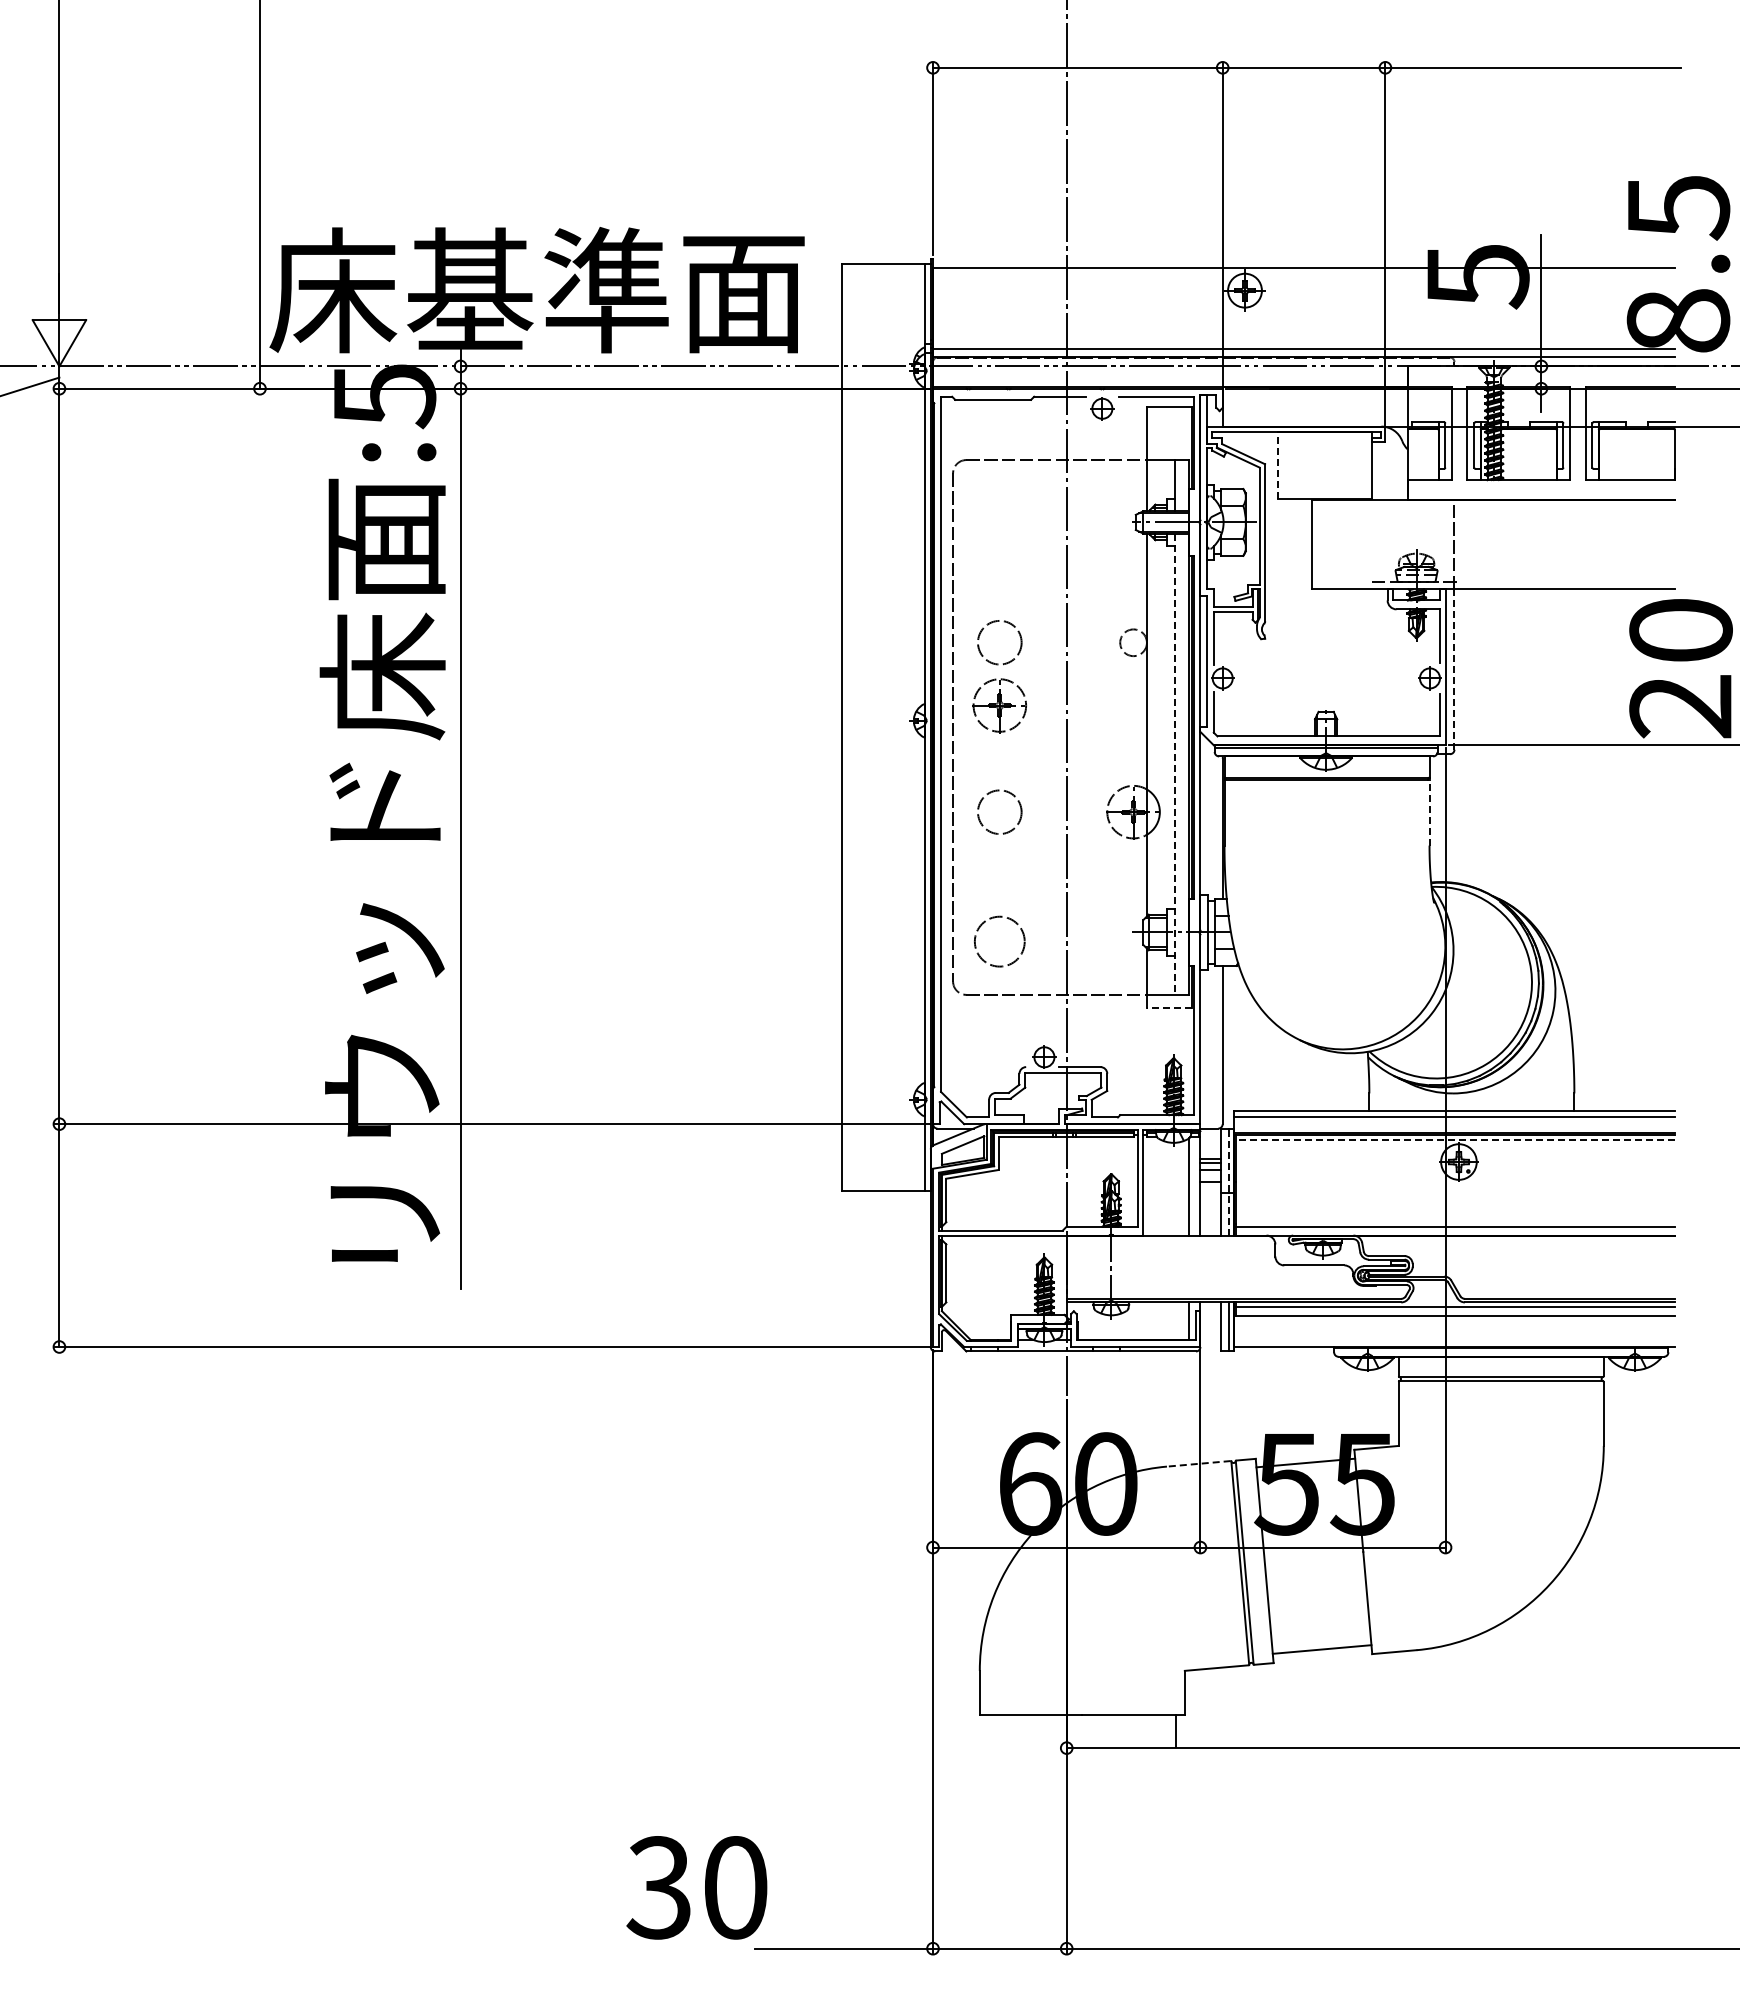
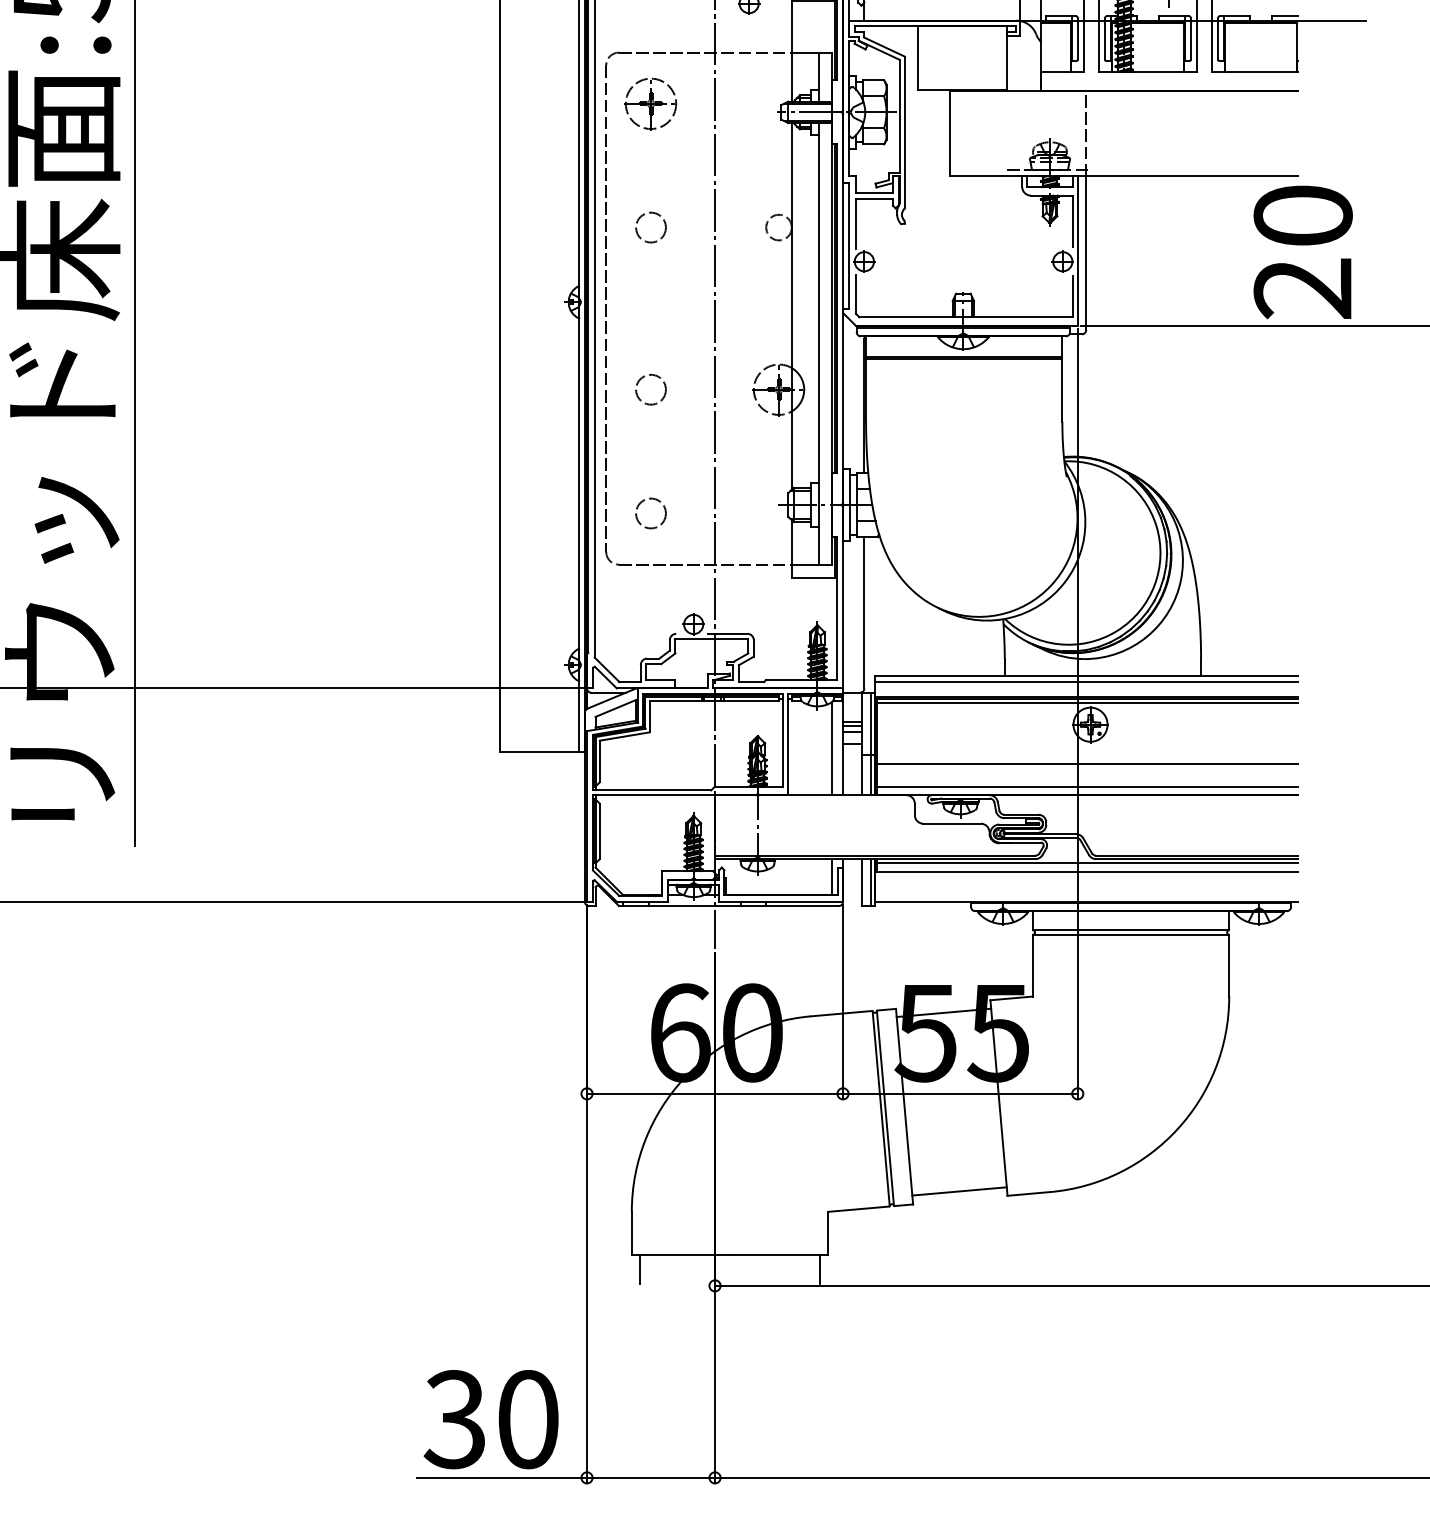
line: (1278, 464) -> (917, 56), dashed -> solid
circle: (999, 642) -> (650, 227), size x0.71
line: (1454, 669) -> (1086, 253), dashed -> solid
part: (999, 705) -> (650, 103), moved
line: (1175, 764) -> (819, 344), dashed -> solid
circle: (999, 811) -> (650, 389), size x0.71
line: (1429, 812) -> (1062, 390), dashed -> solid
circle: (999, 940) -> (650, 512), size x0.62
line: (1168, 1008) -> (812, 577), dashed -> solid
line: (1455, 1139) -> (1087, 703), dashed -> solid
line: (1229, 1181) -> (870, 743), dashed -> solid
line: (1455, 1203) -> (1087, 764), added
line: (1198, 1463) -> (841, 1013), dashed -> solid
line: (988, 1730) -> (640, 1268), added
text: (696, 1887) -> (490, 1419), moved

